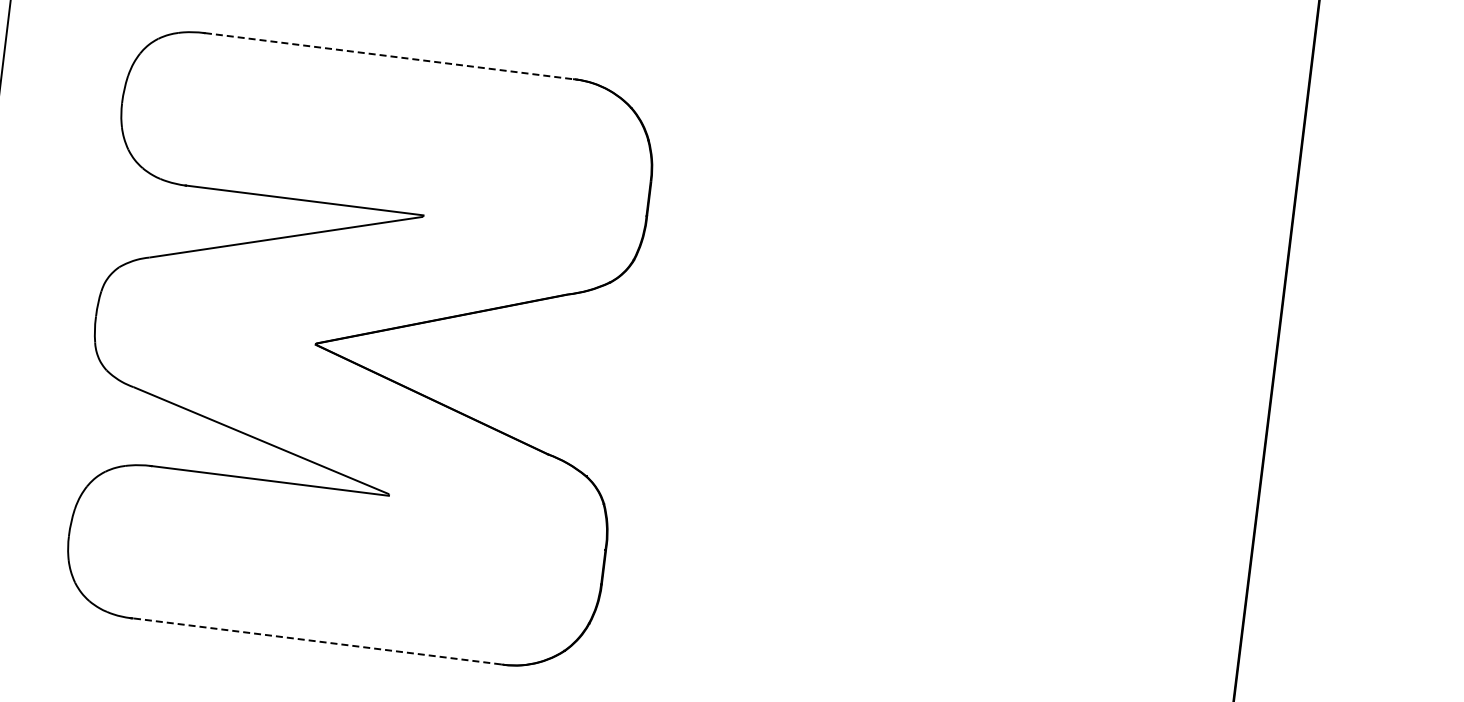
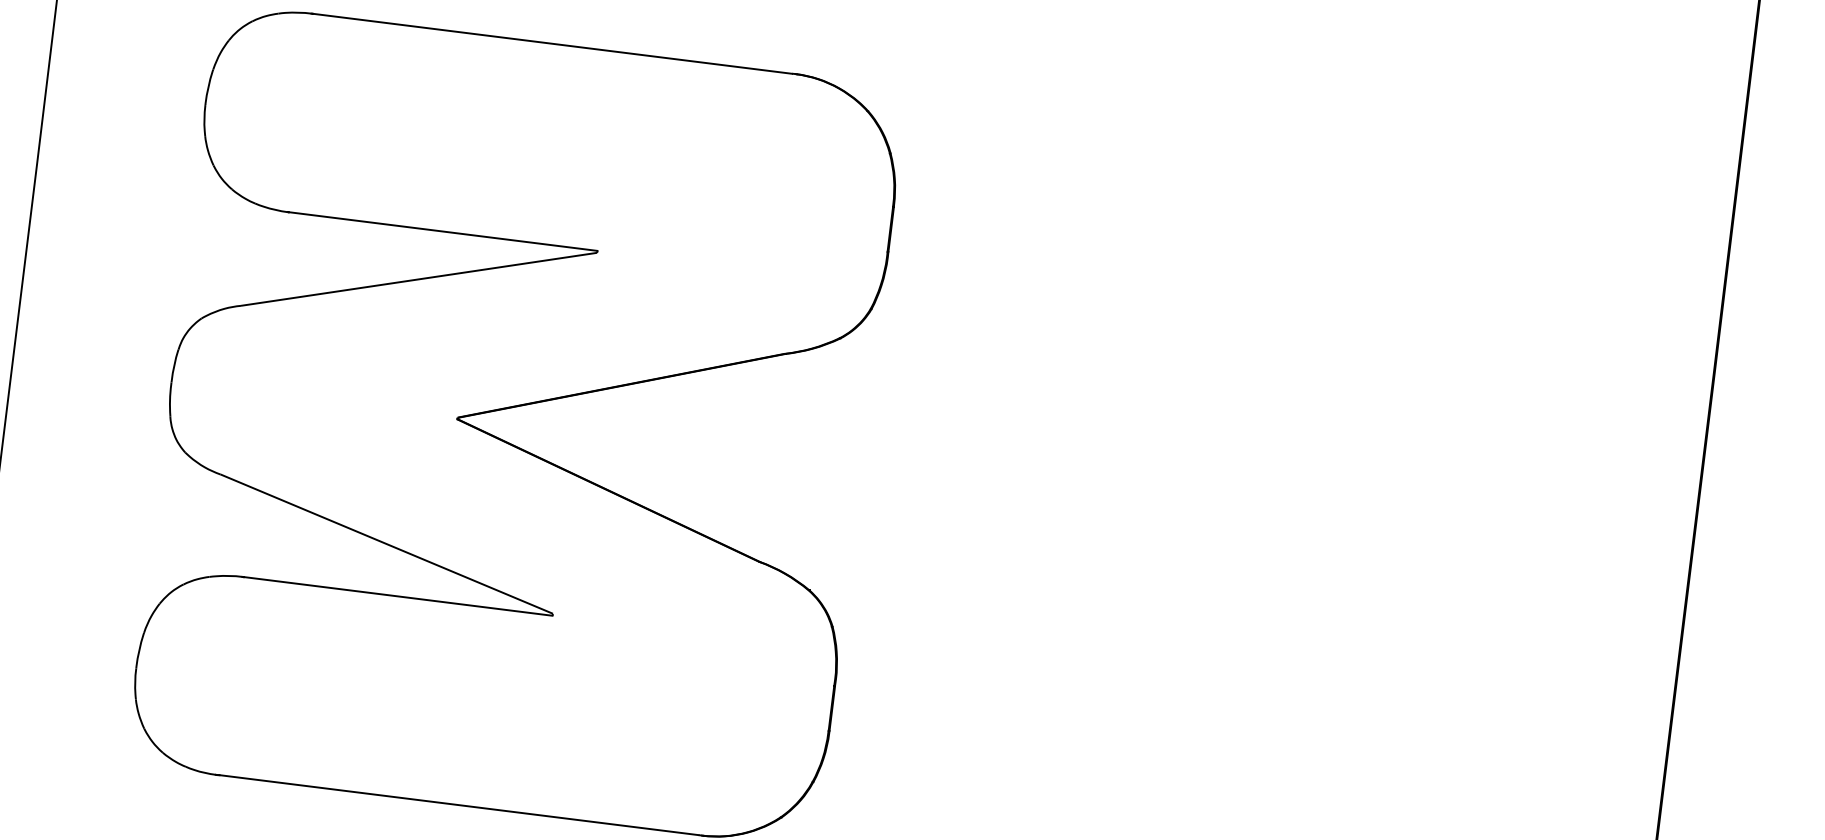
line: (389, 56) -> (553, 44), dashed -> solid
line: (317, 641) -> (459, 805), dashed -> solid

